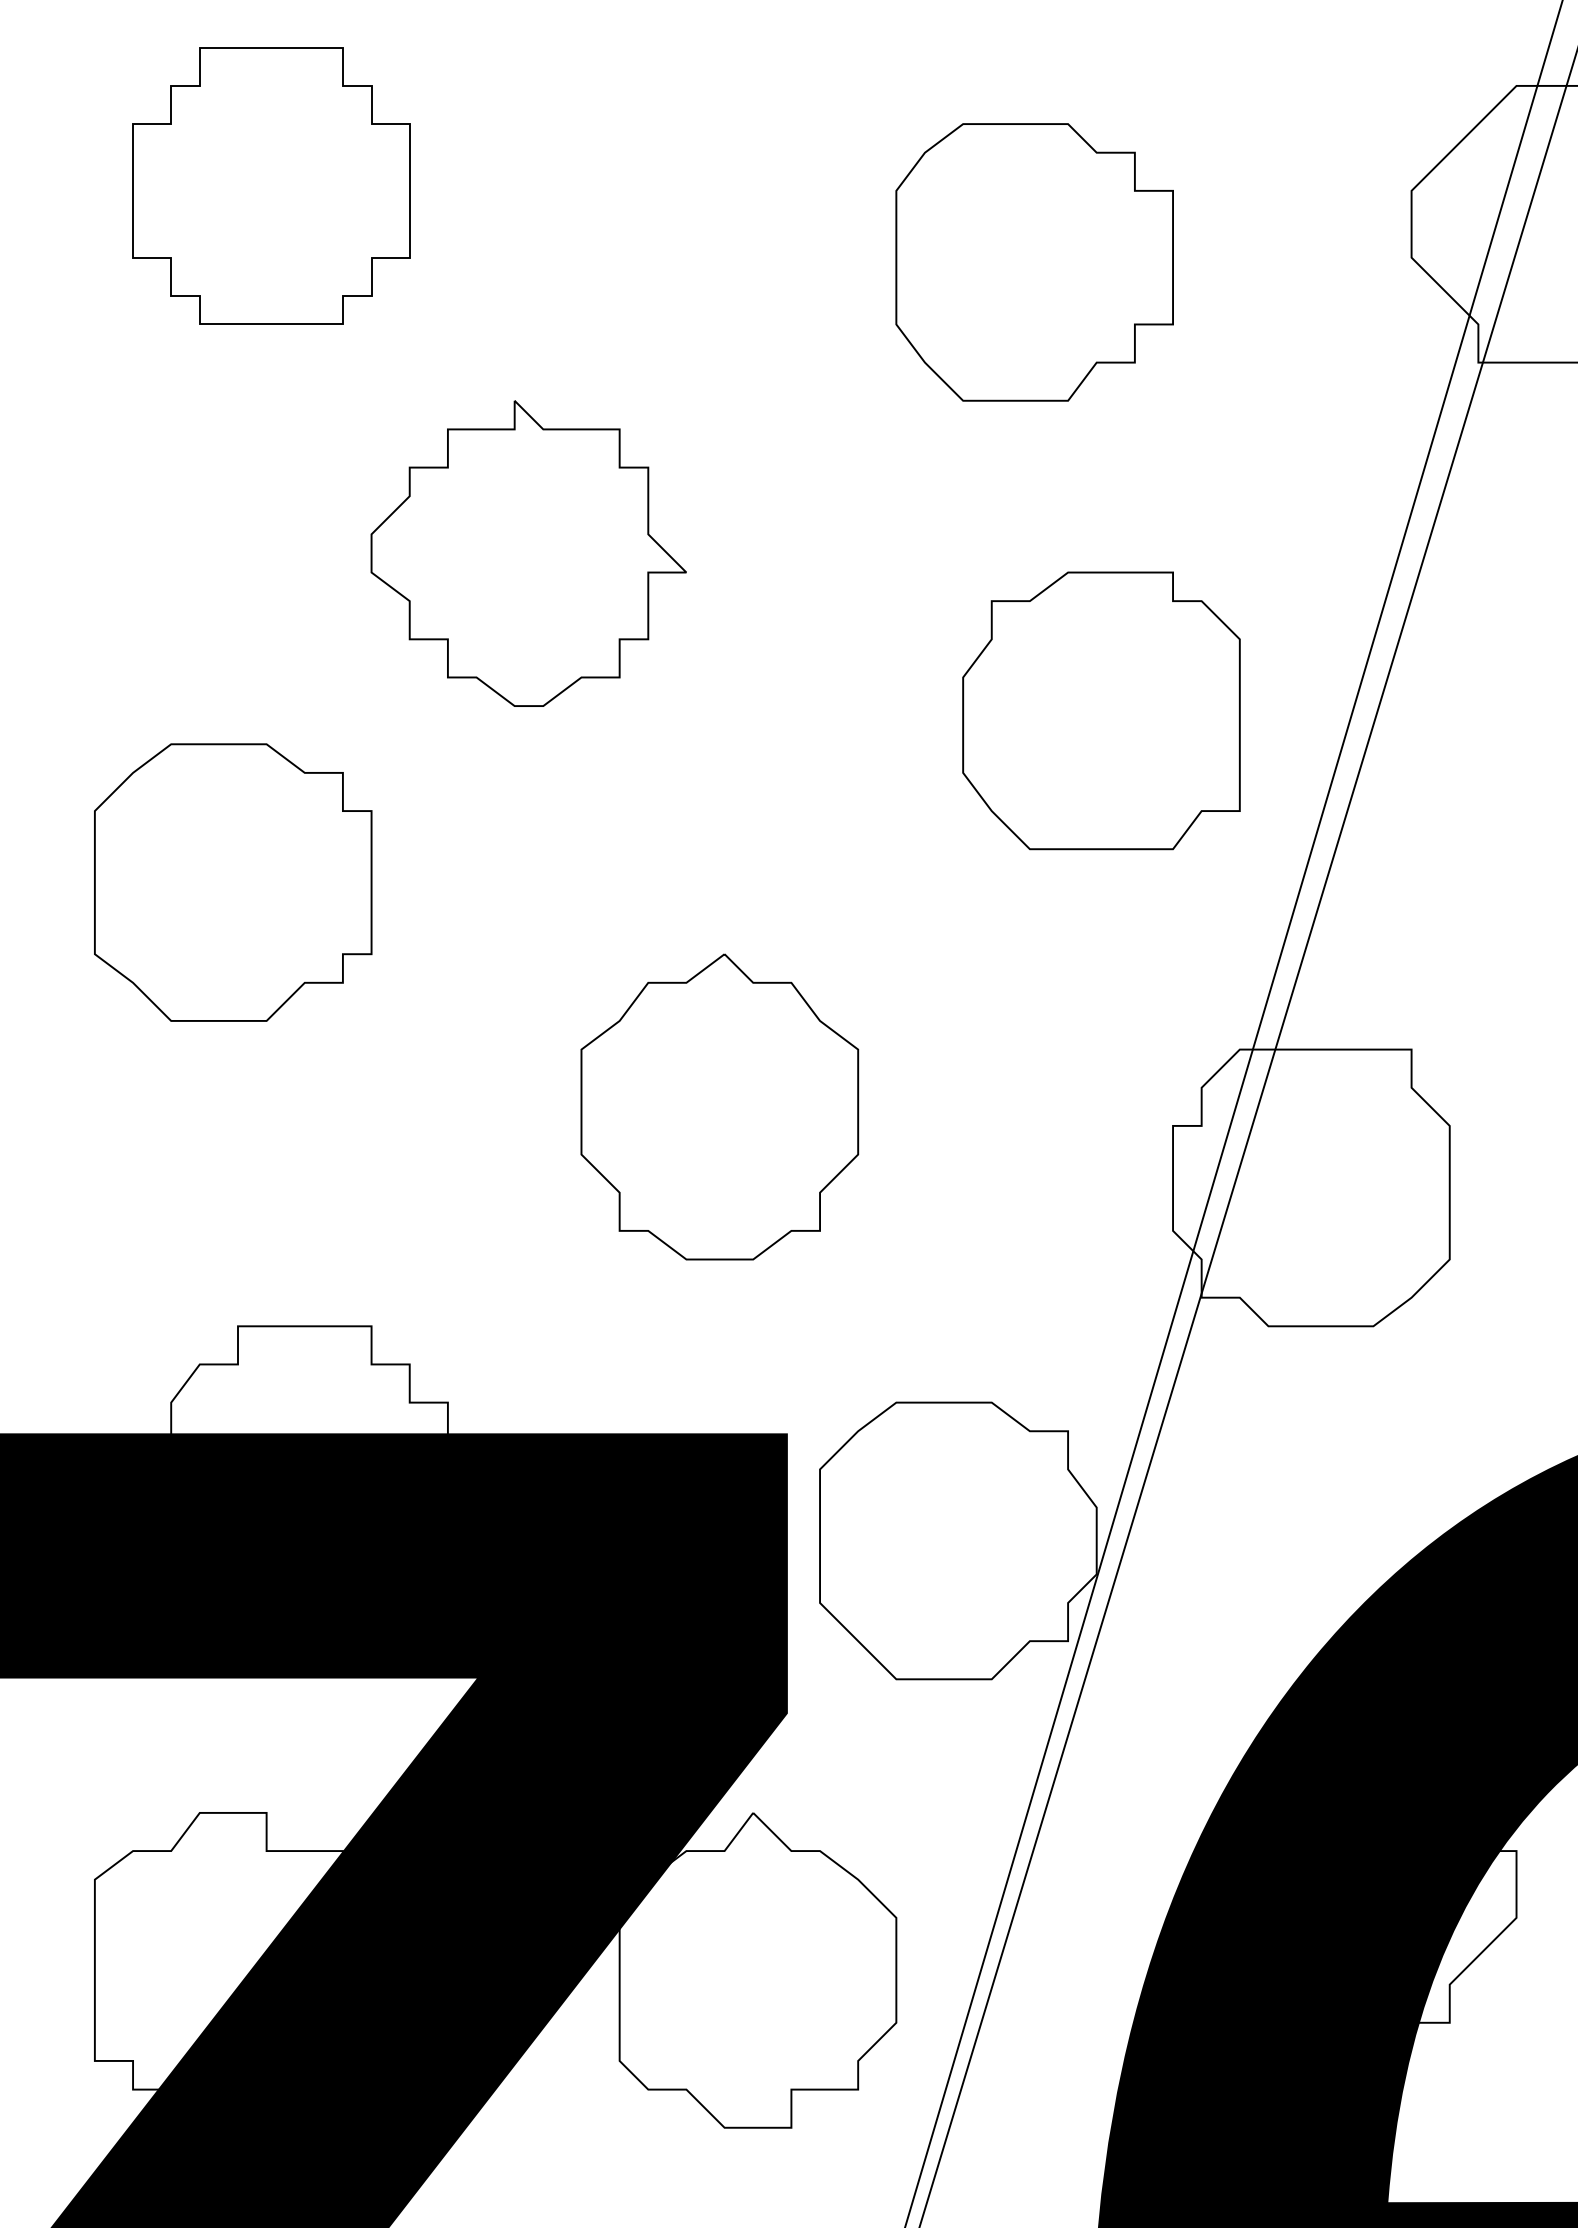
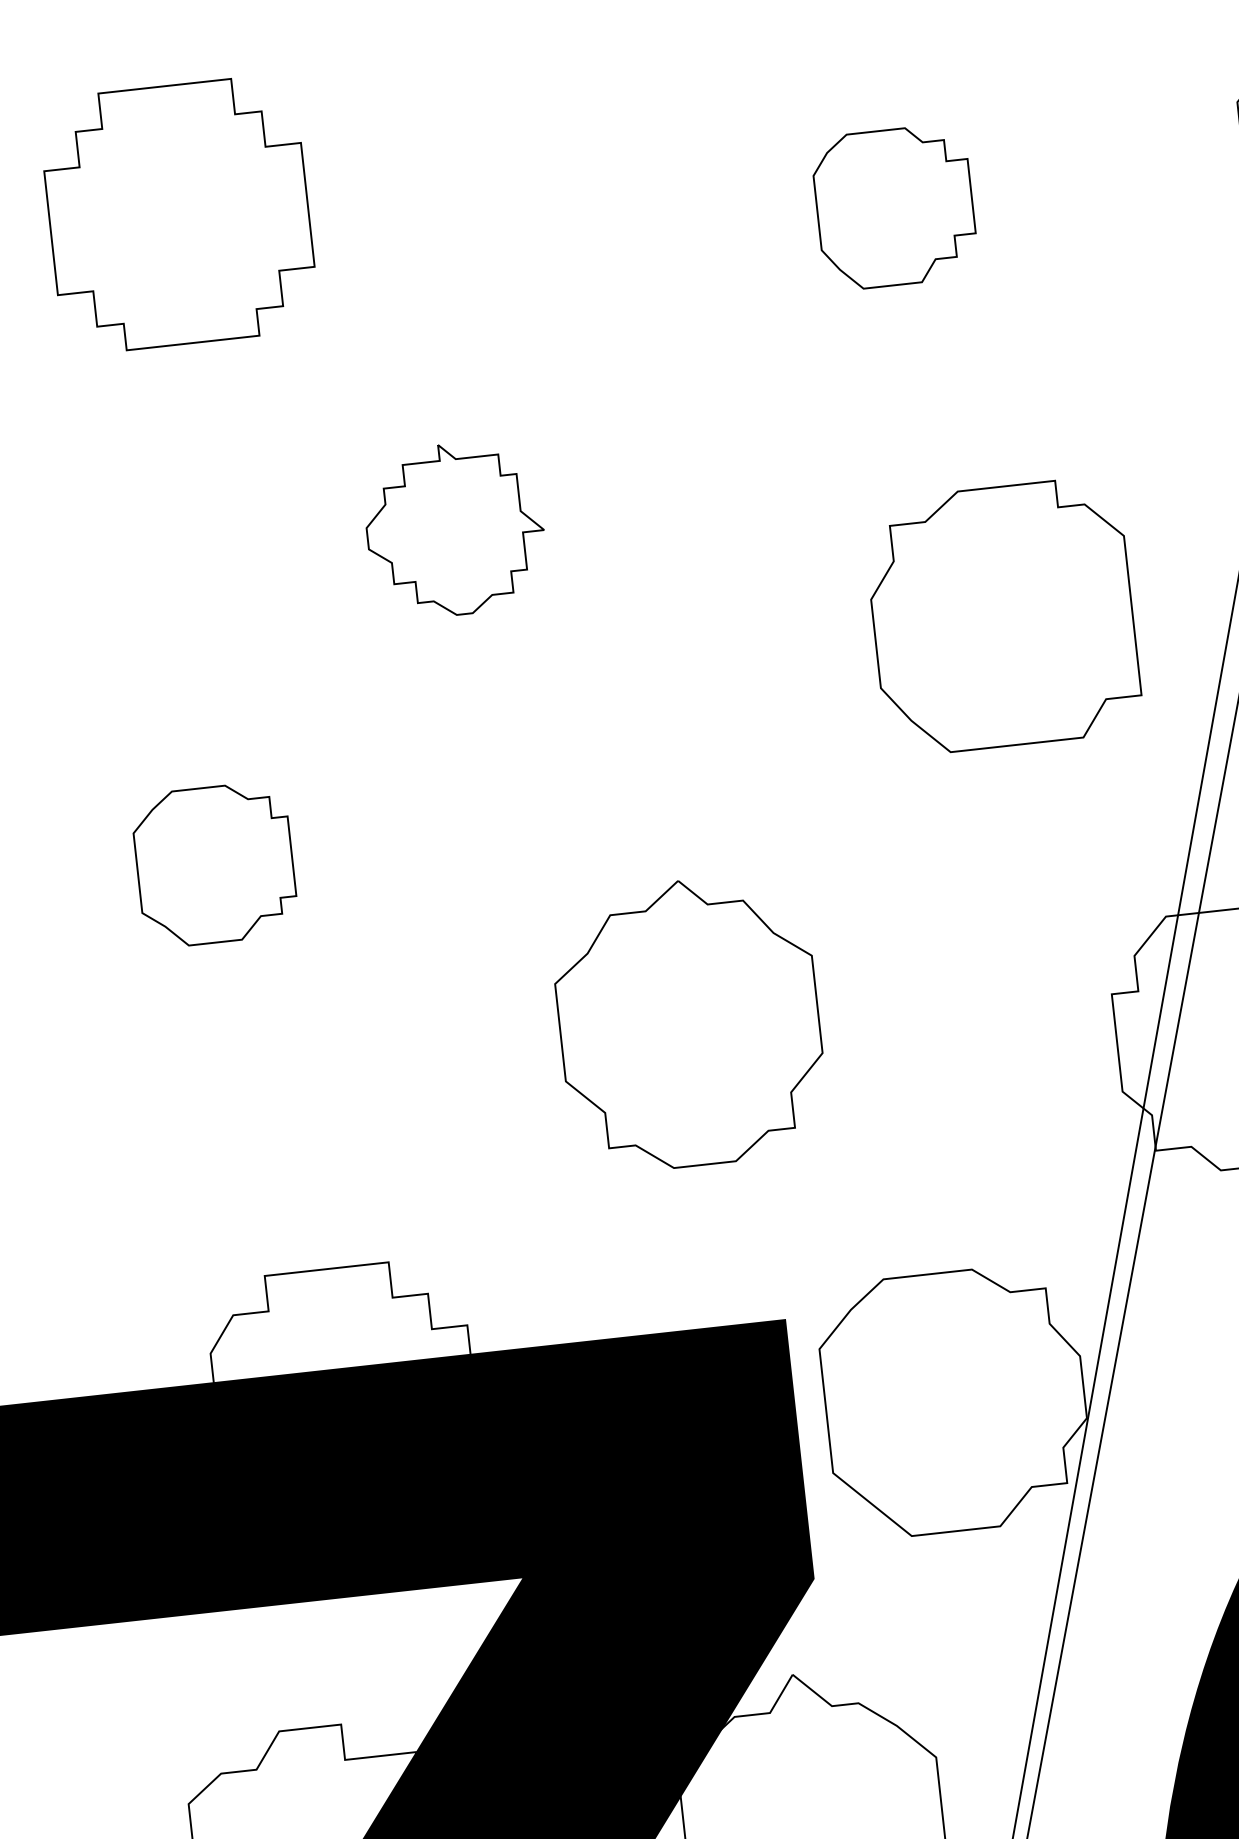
part: (1034, 262) -> (894, 207), size x0.6
part: (528, 553) -> (455, 529), size x0.6
part: (233, 882) -> (215, 864), size x0.6

